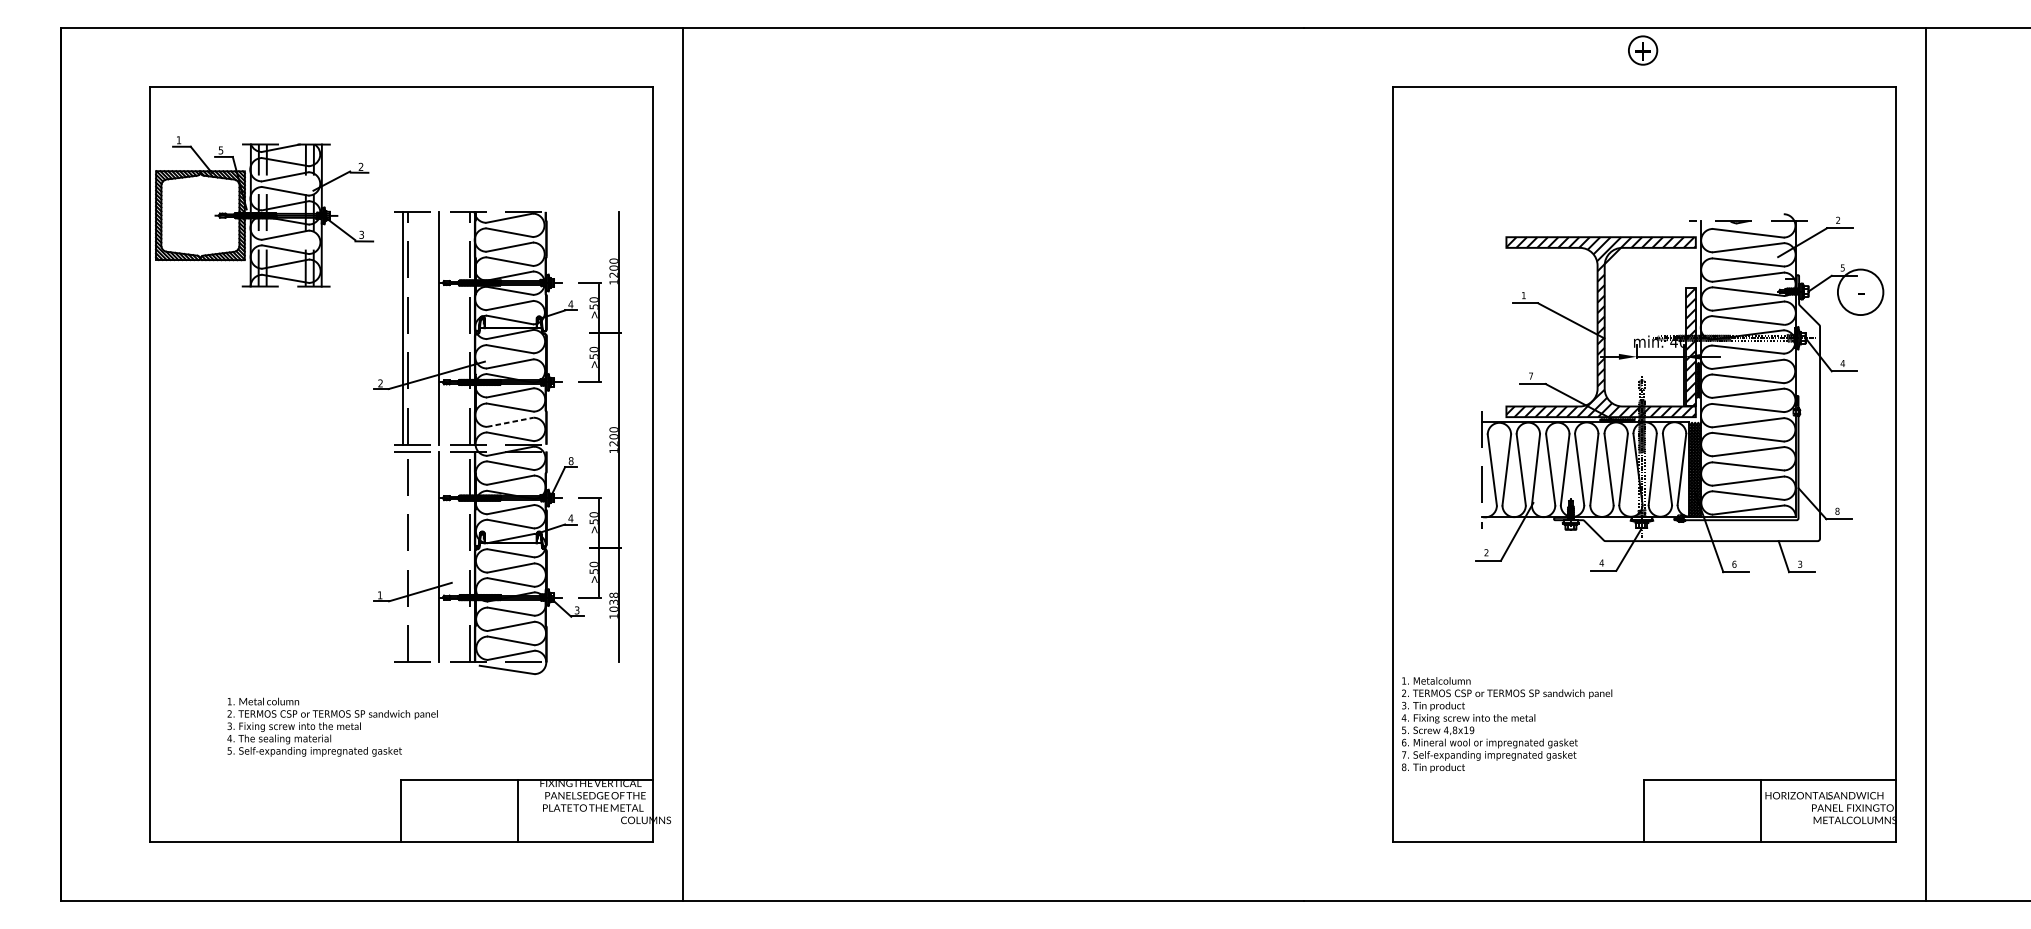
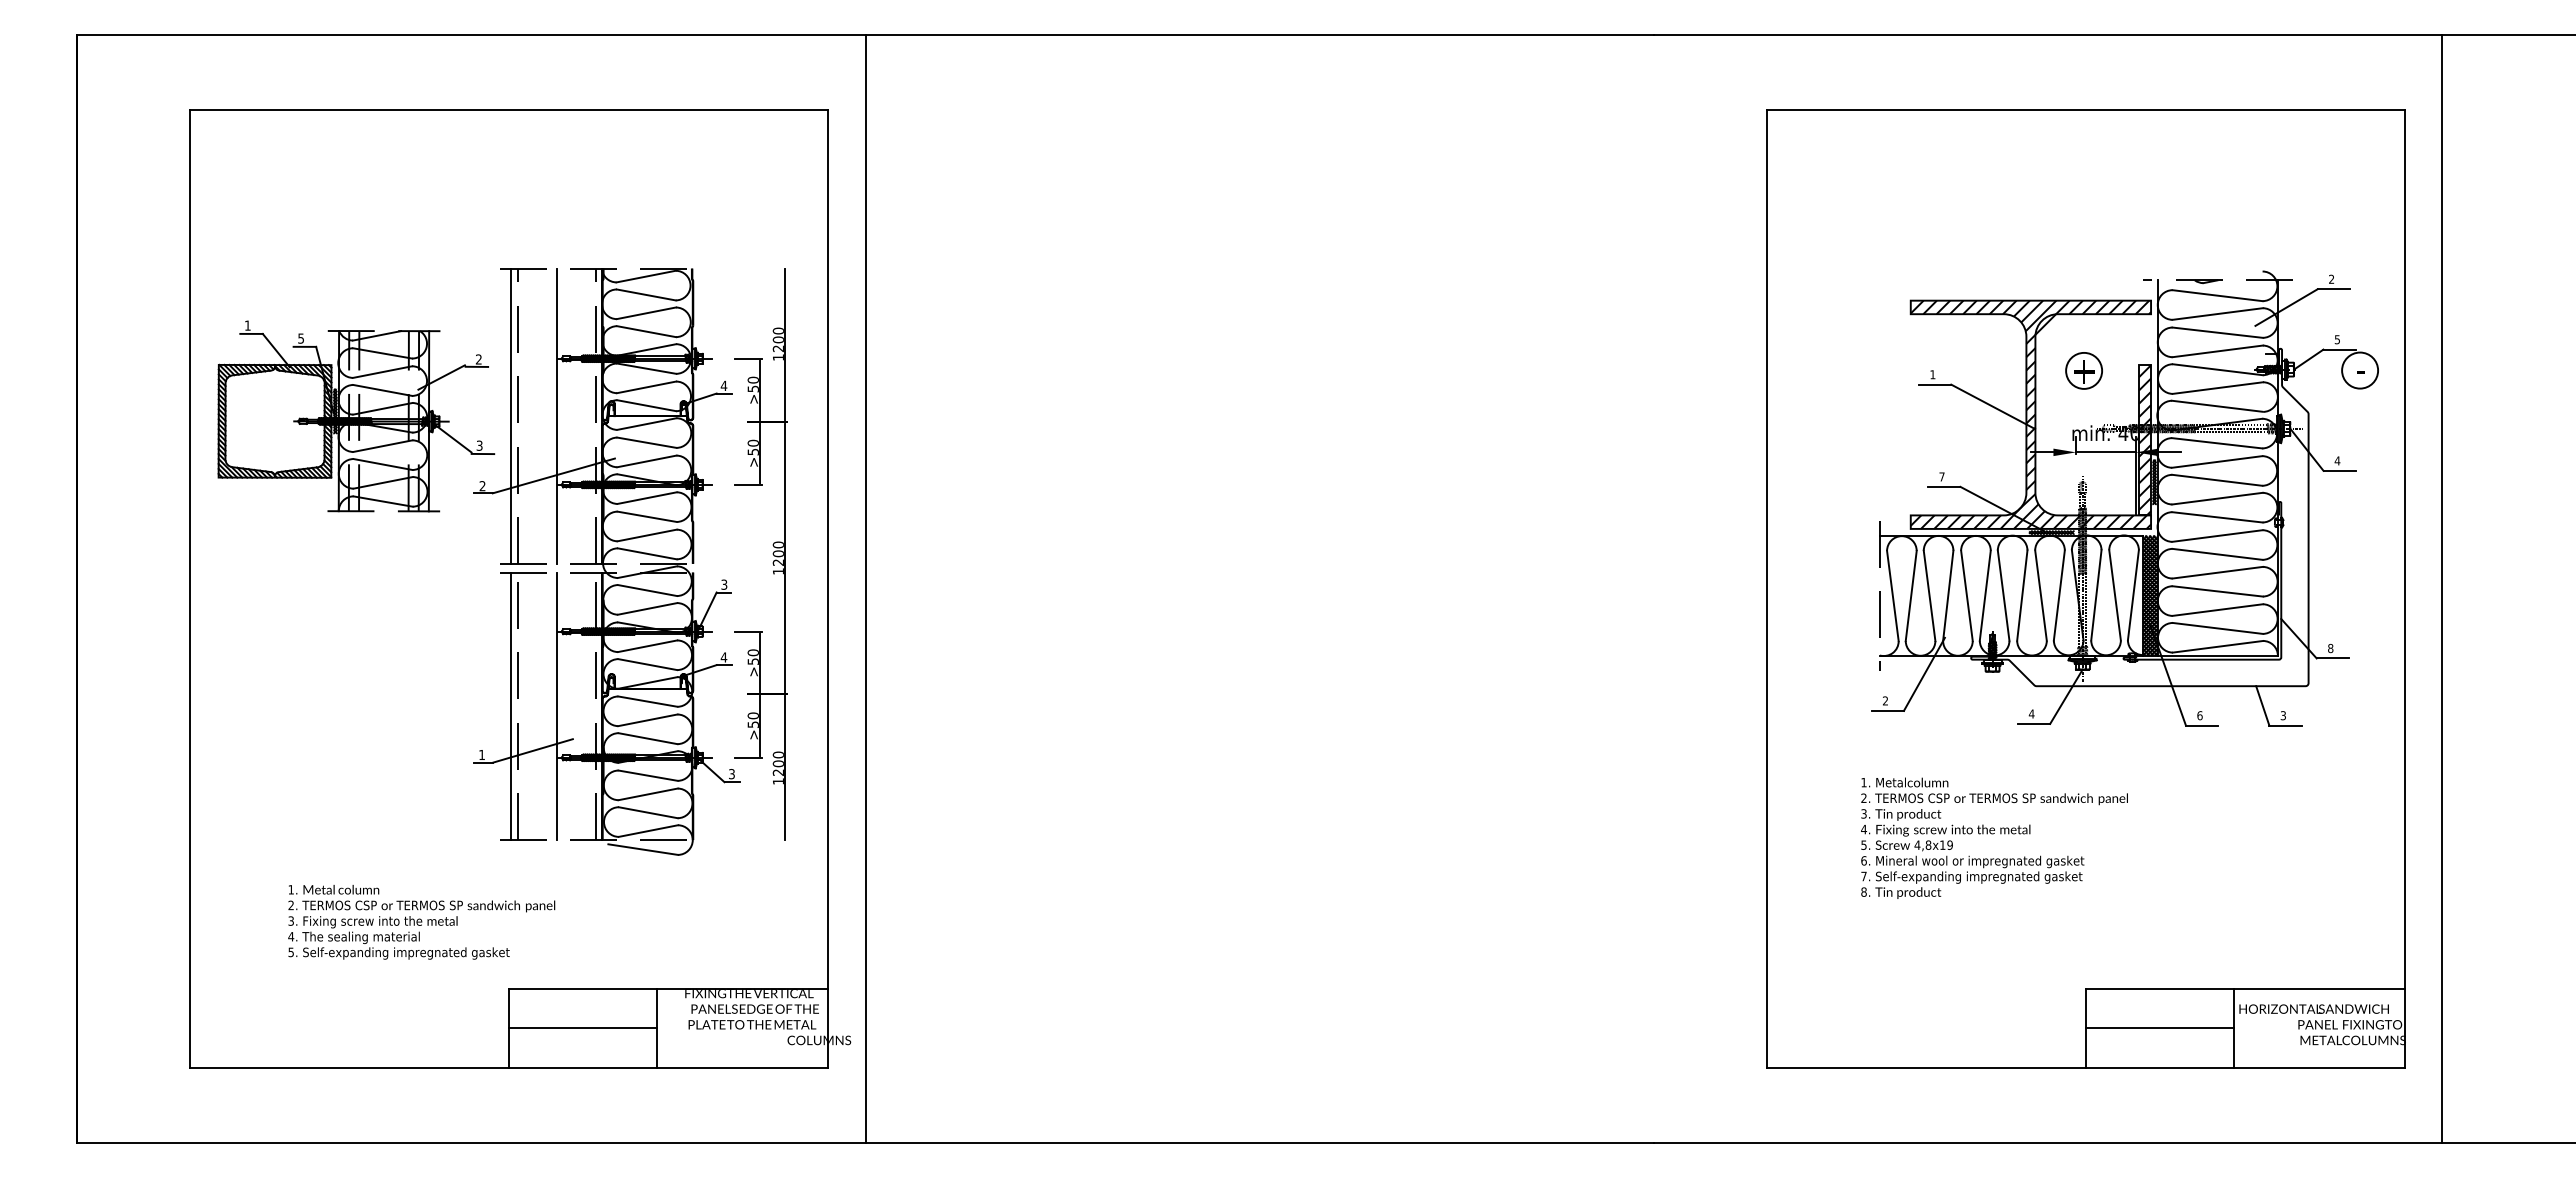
part: (1642, 50) -> (2083, 370), moved
part: (264, 211) -> (356, 416), moved
circle: (1860, 292) -> (2360, 370), size x0.62
line: (510, 422) -> (647, 535), dashed -> solid
text: (571, 460) -> (724, 584), 8 -> 3
line: (402, 557) -> (510, 706), added
text: (613, 602) -> (777, 763), 1038 -> 1200
text: (1507, 724) -> (1994, 837), moved
line: (460, 810) -> (583, 1028), added
line: (1702, 810) -> (2159, 1028), added

